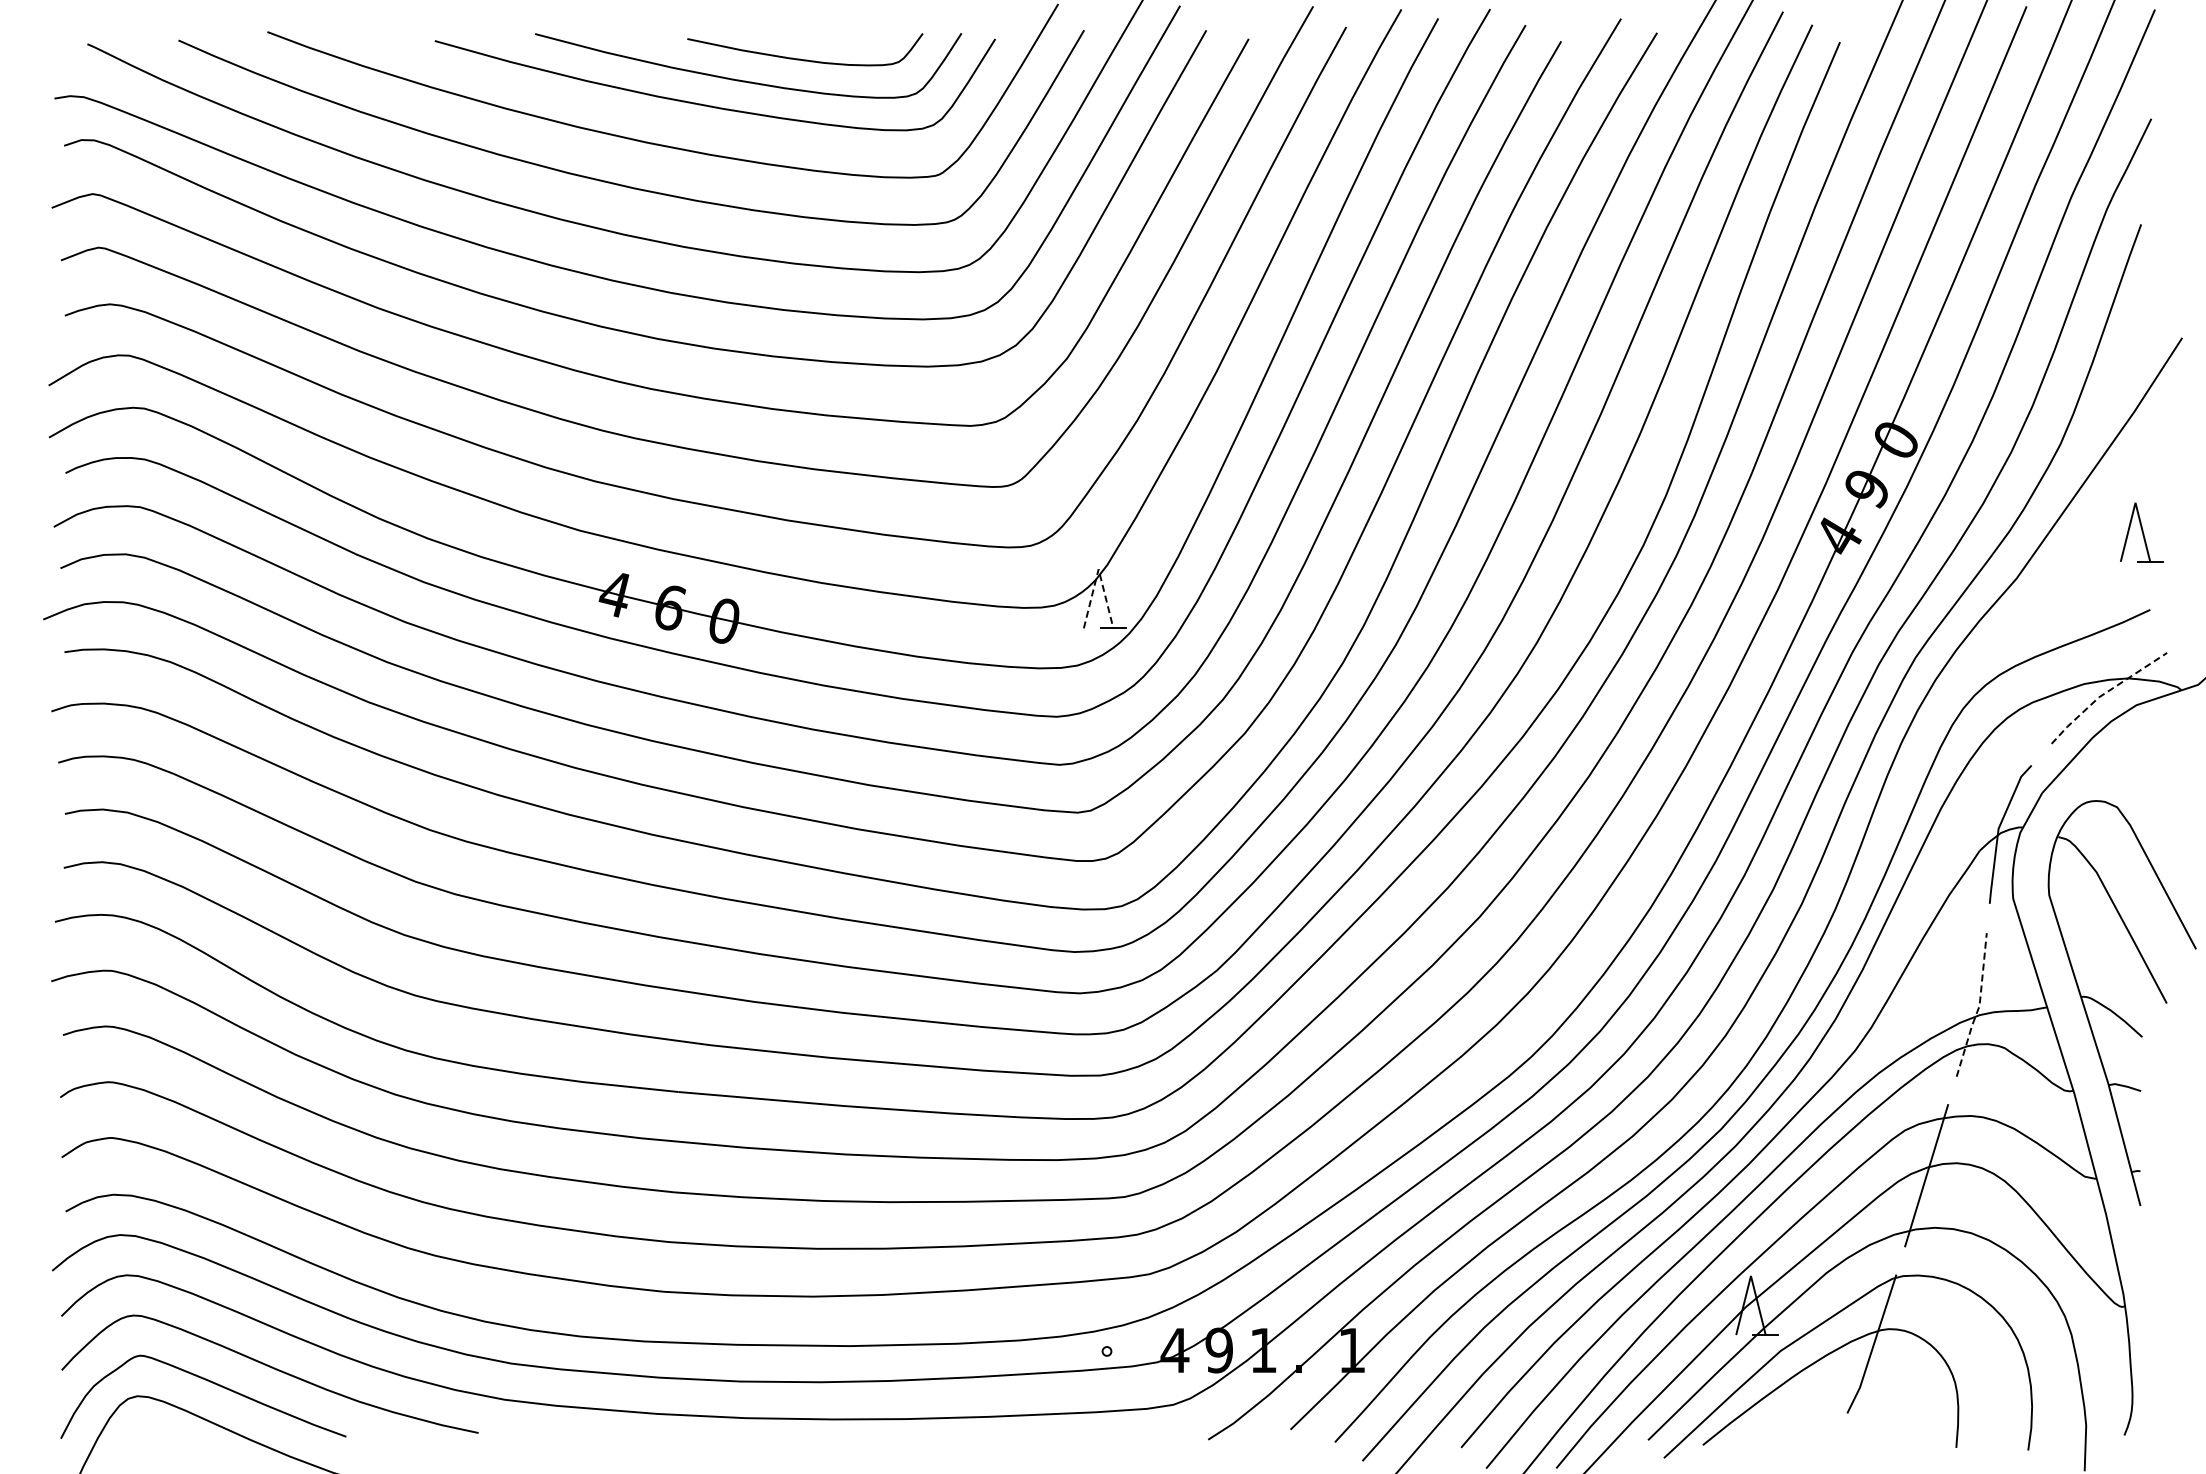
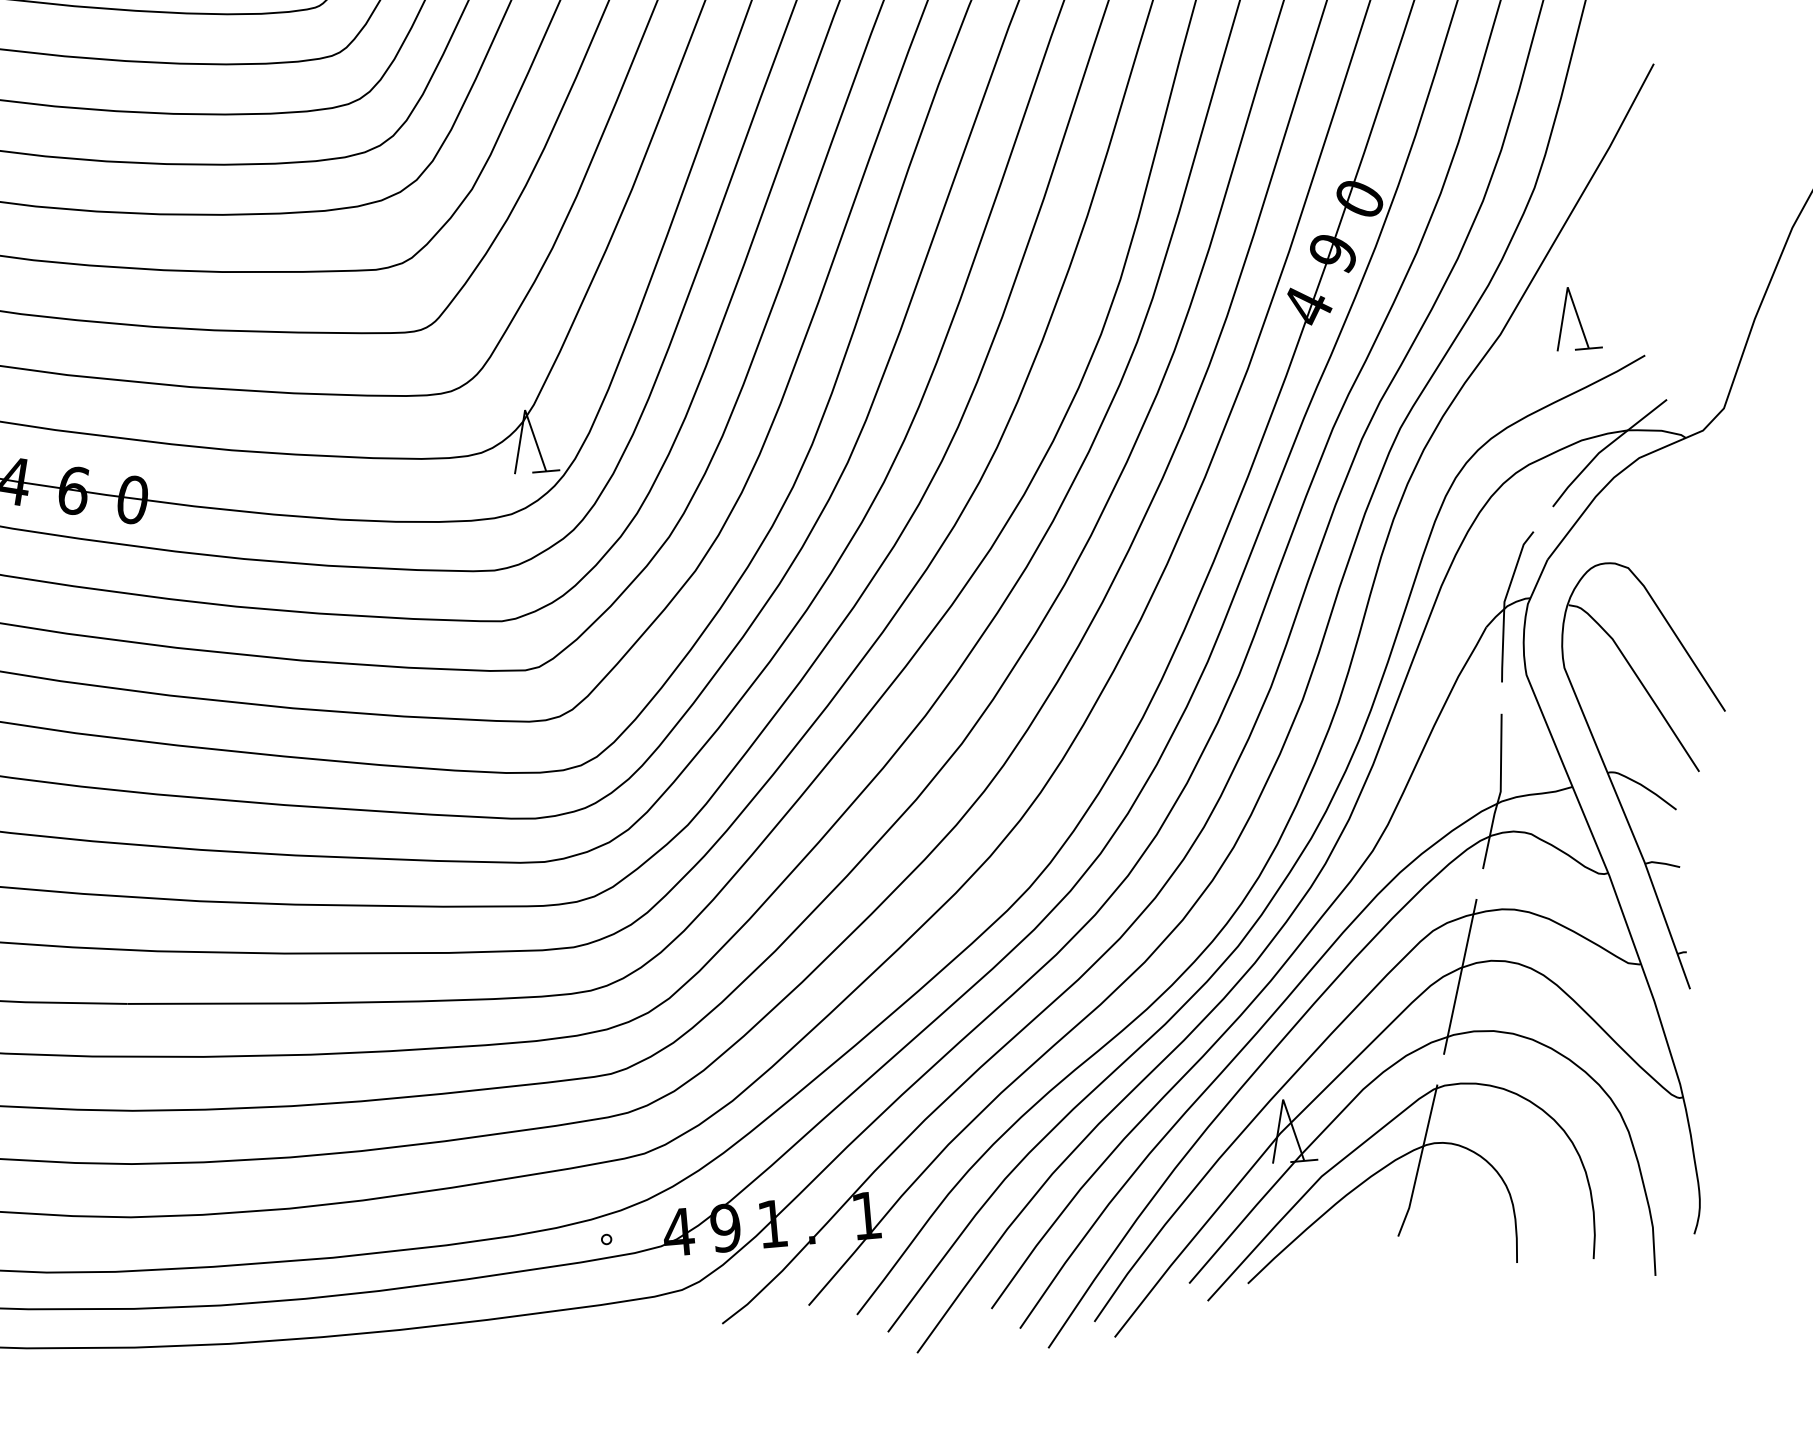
part: (2141, 532) -> (1576, 318), moved
line: (1098, 569) -> (524, 410), dashed -> solid
line: (2104, 694) -> (1604, 449), dashed -> solid
line: (1979, 1006) -> (1500, 792), dashed -> solid

